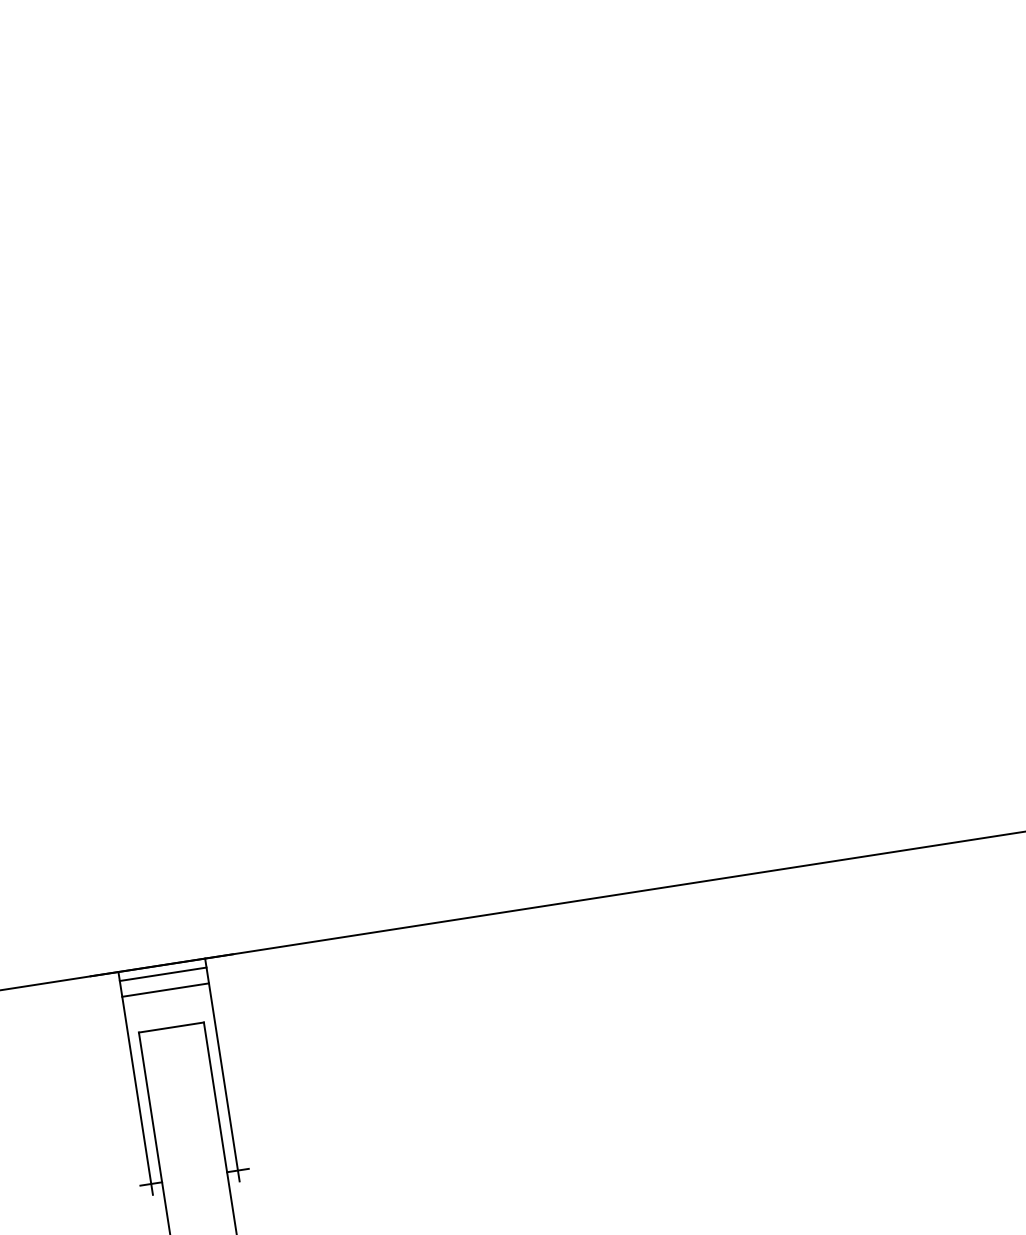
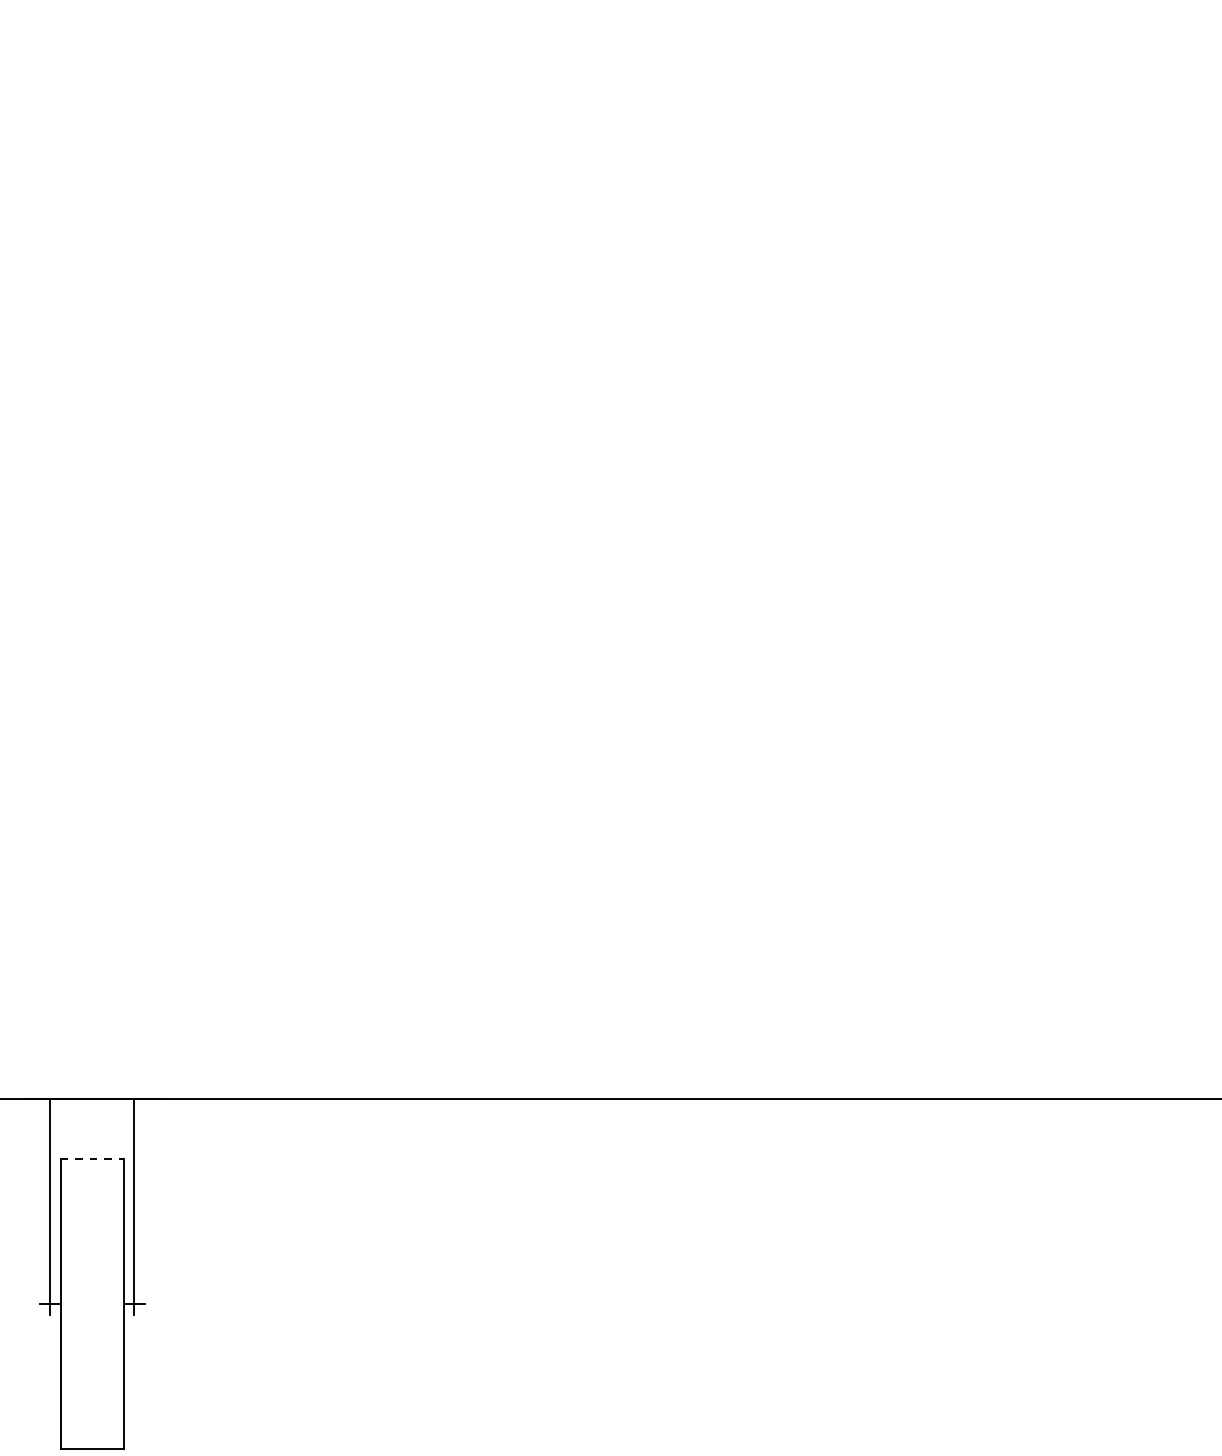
line: (163, 973) -> (92, 1107), removed
line: (165, 990) -> (92, 1123), removed
line: (171, 1027) -> (92, 1159), solid -> dashed

